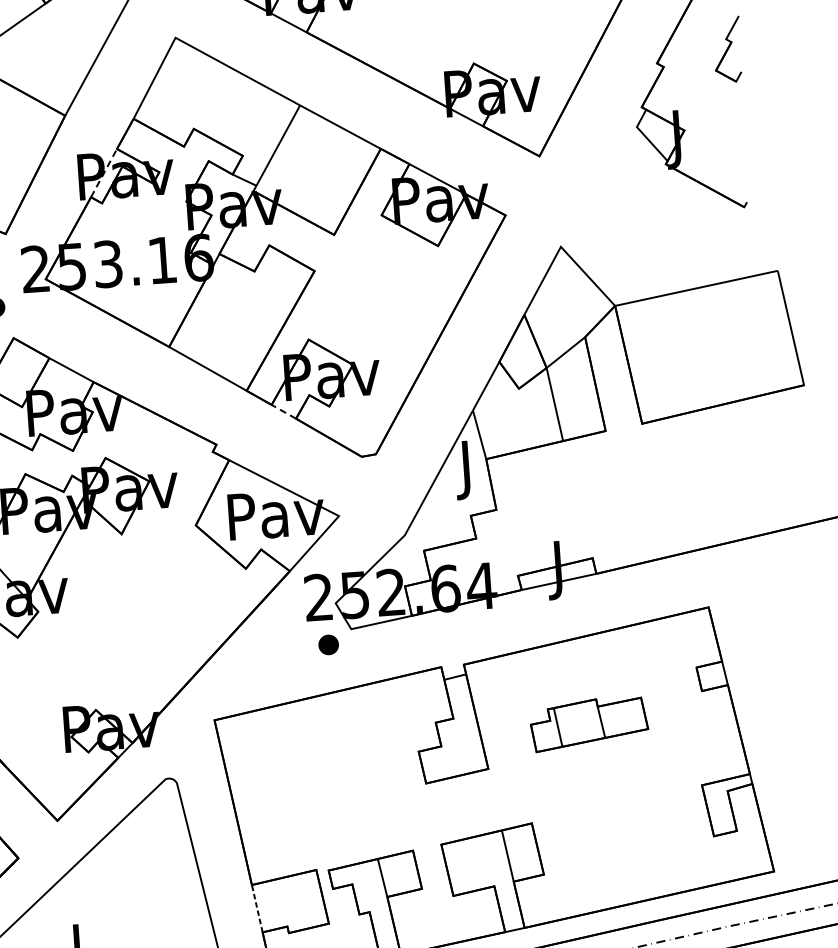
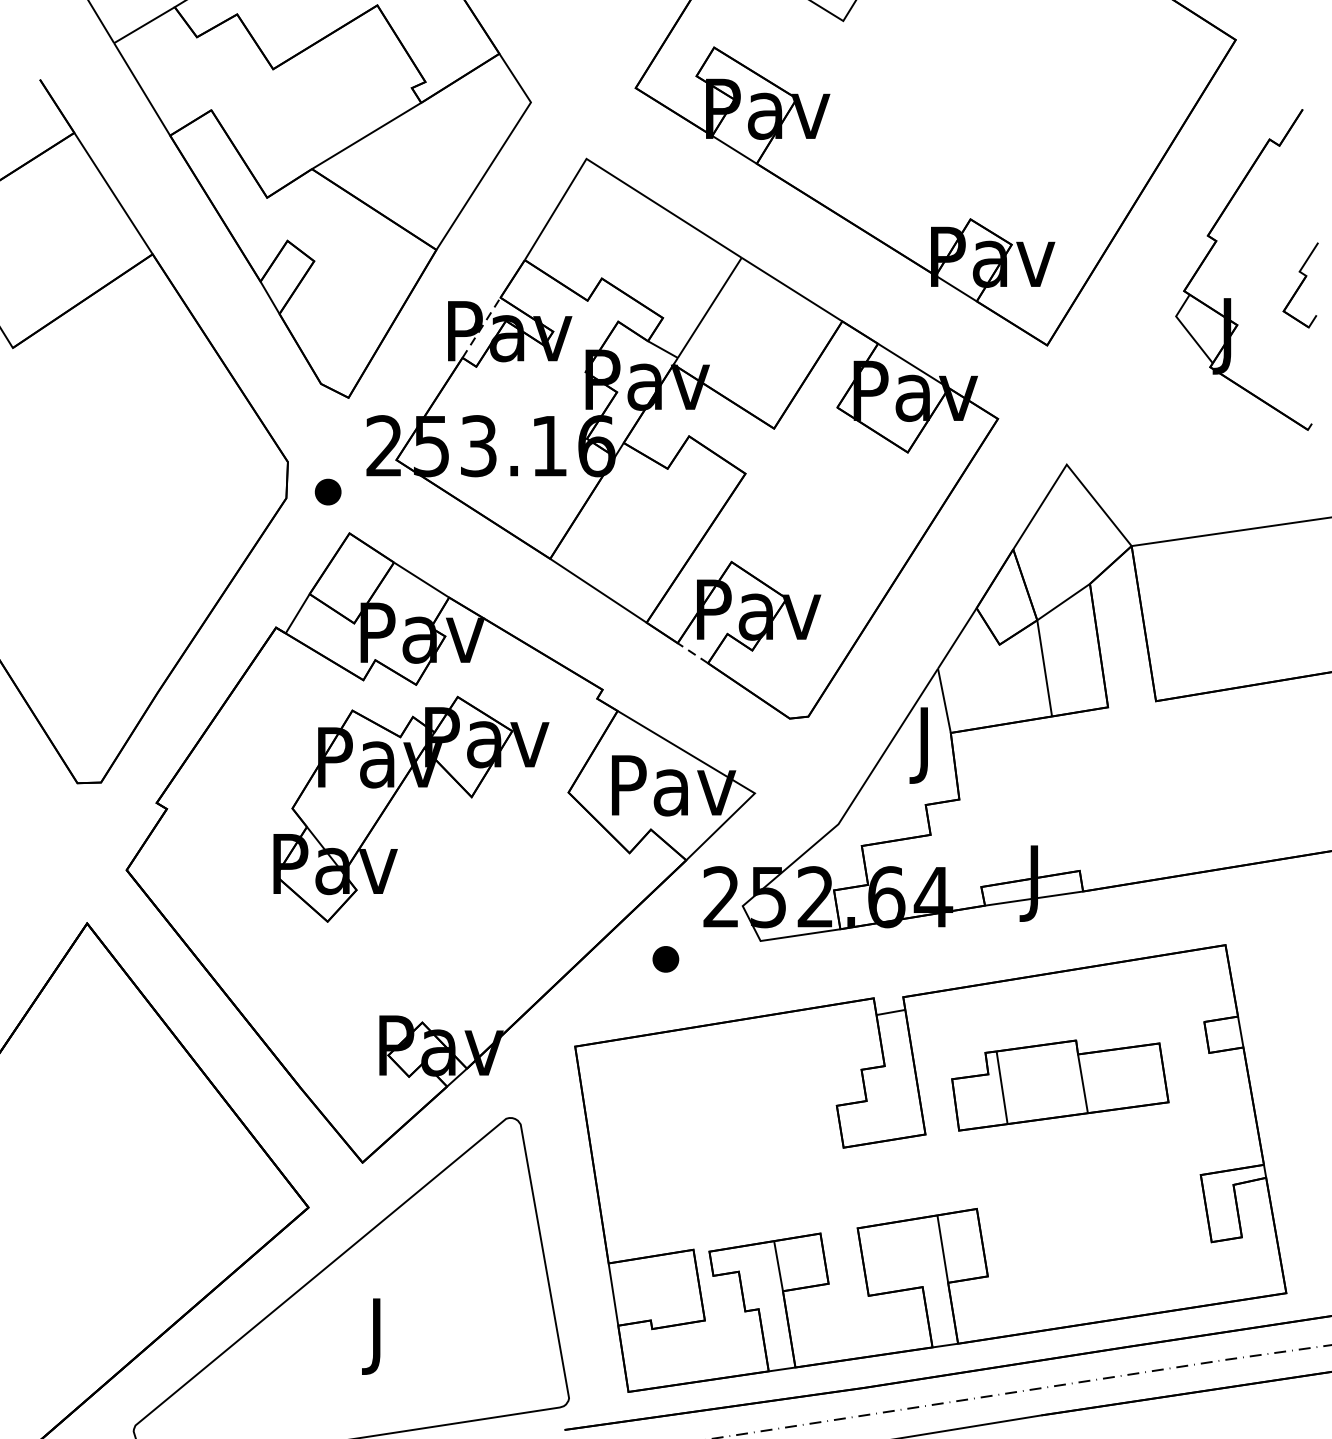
part: (727, 49) -> (1300, 285), moved
part: (328, 645) -> (665, 959), moved
part: (589, 724) -> (1060, 1085), size x1.43
line: (257, 908) -> (613, 1294), dashed -> solid

